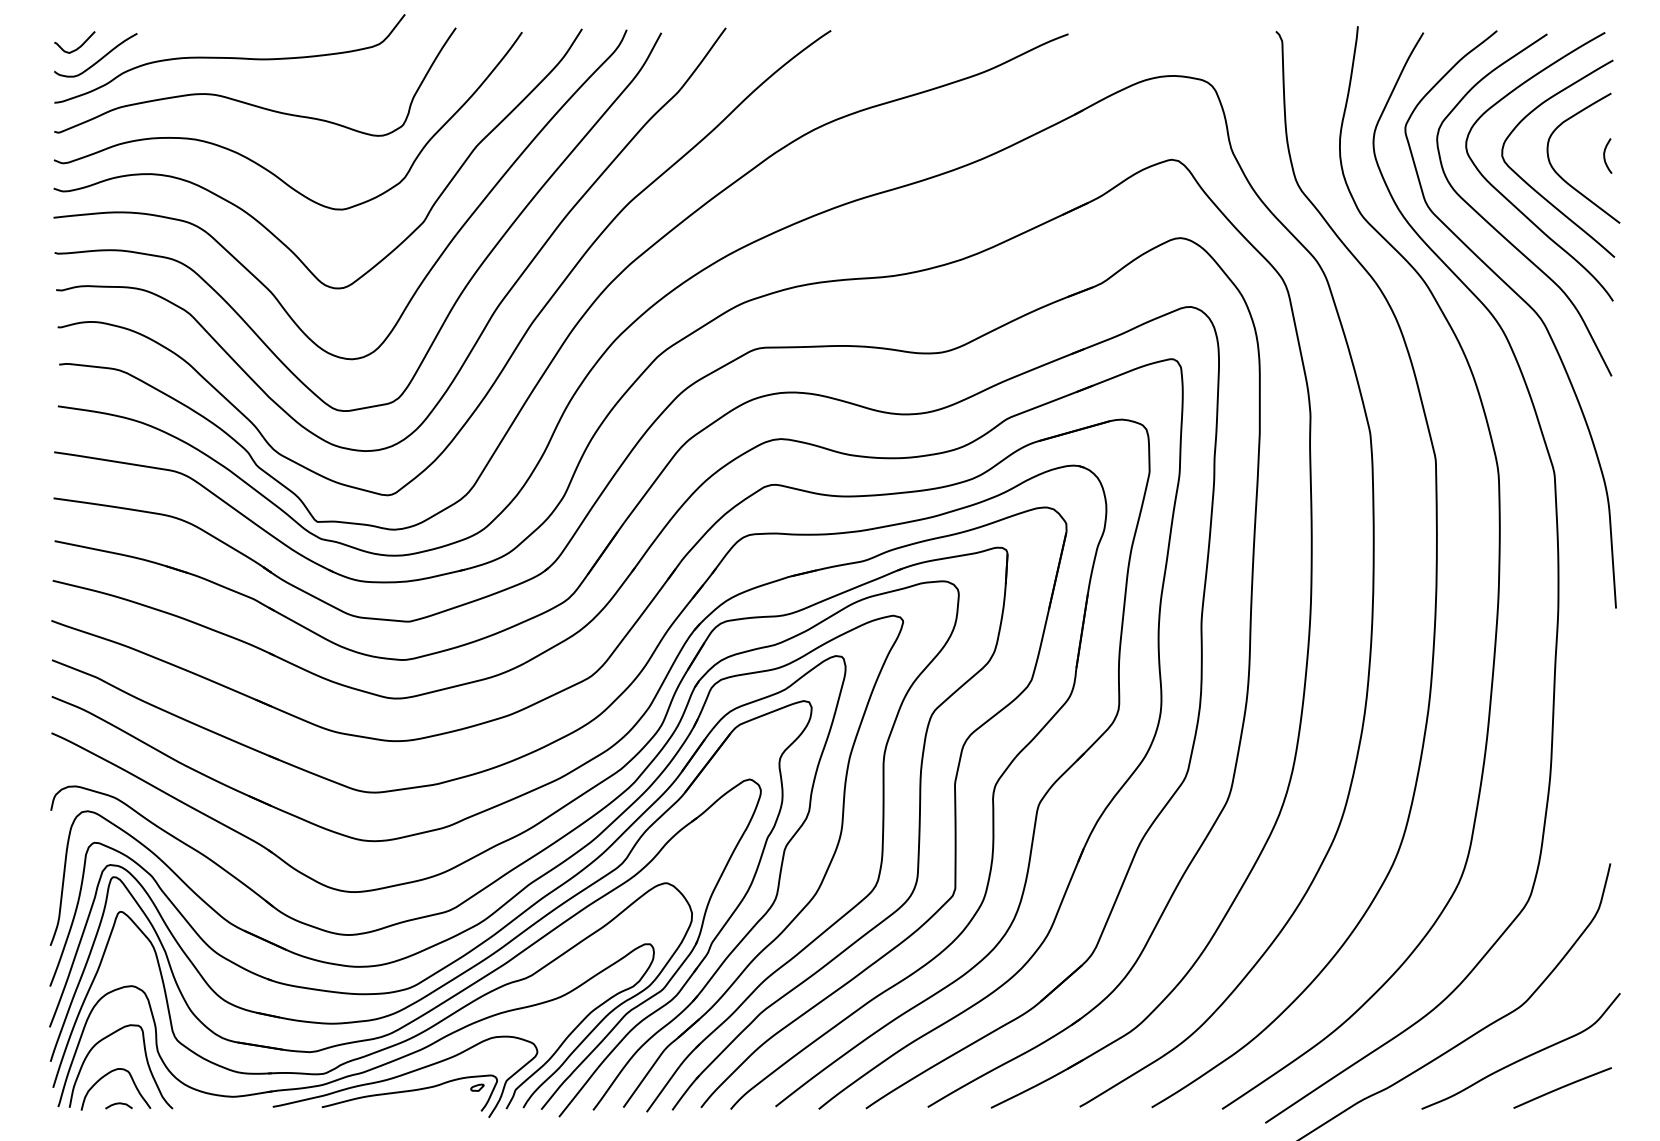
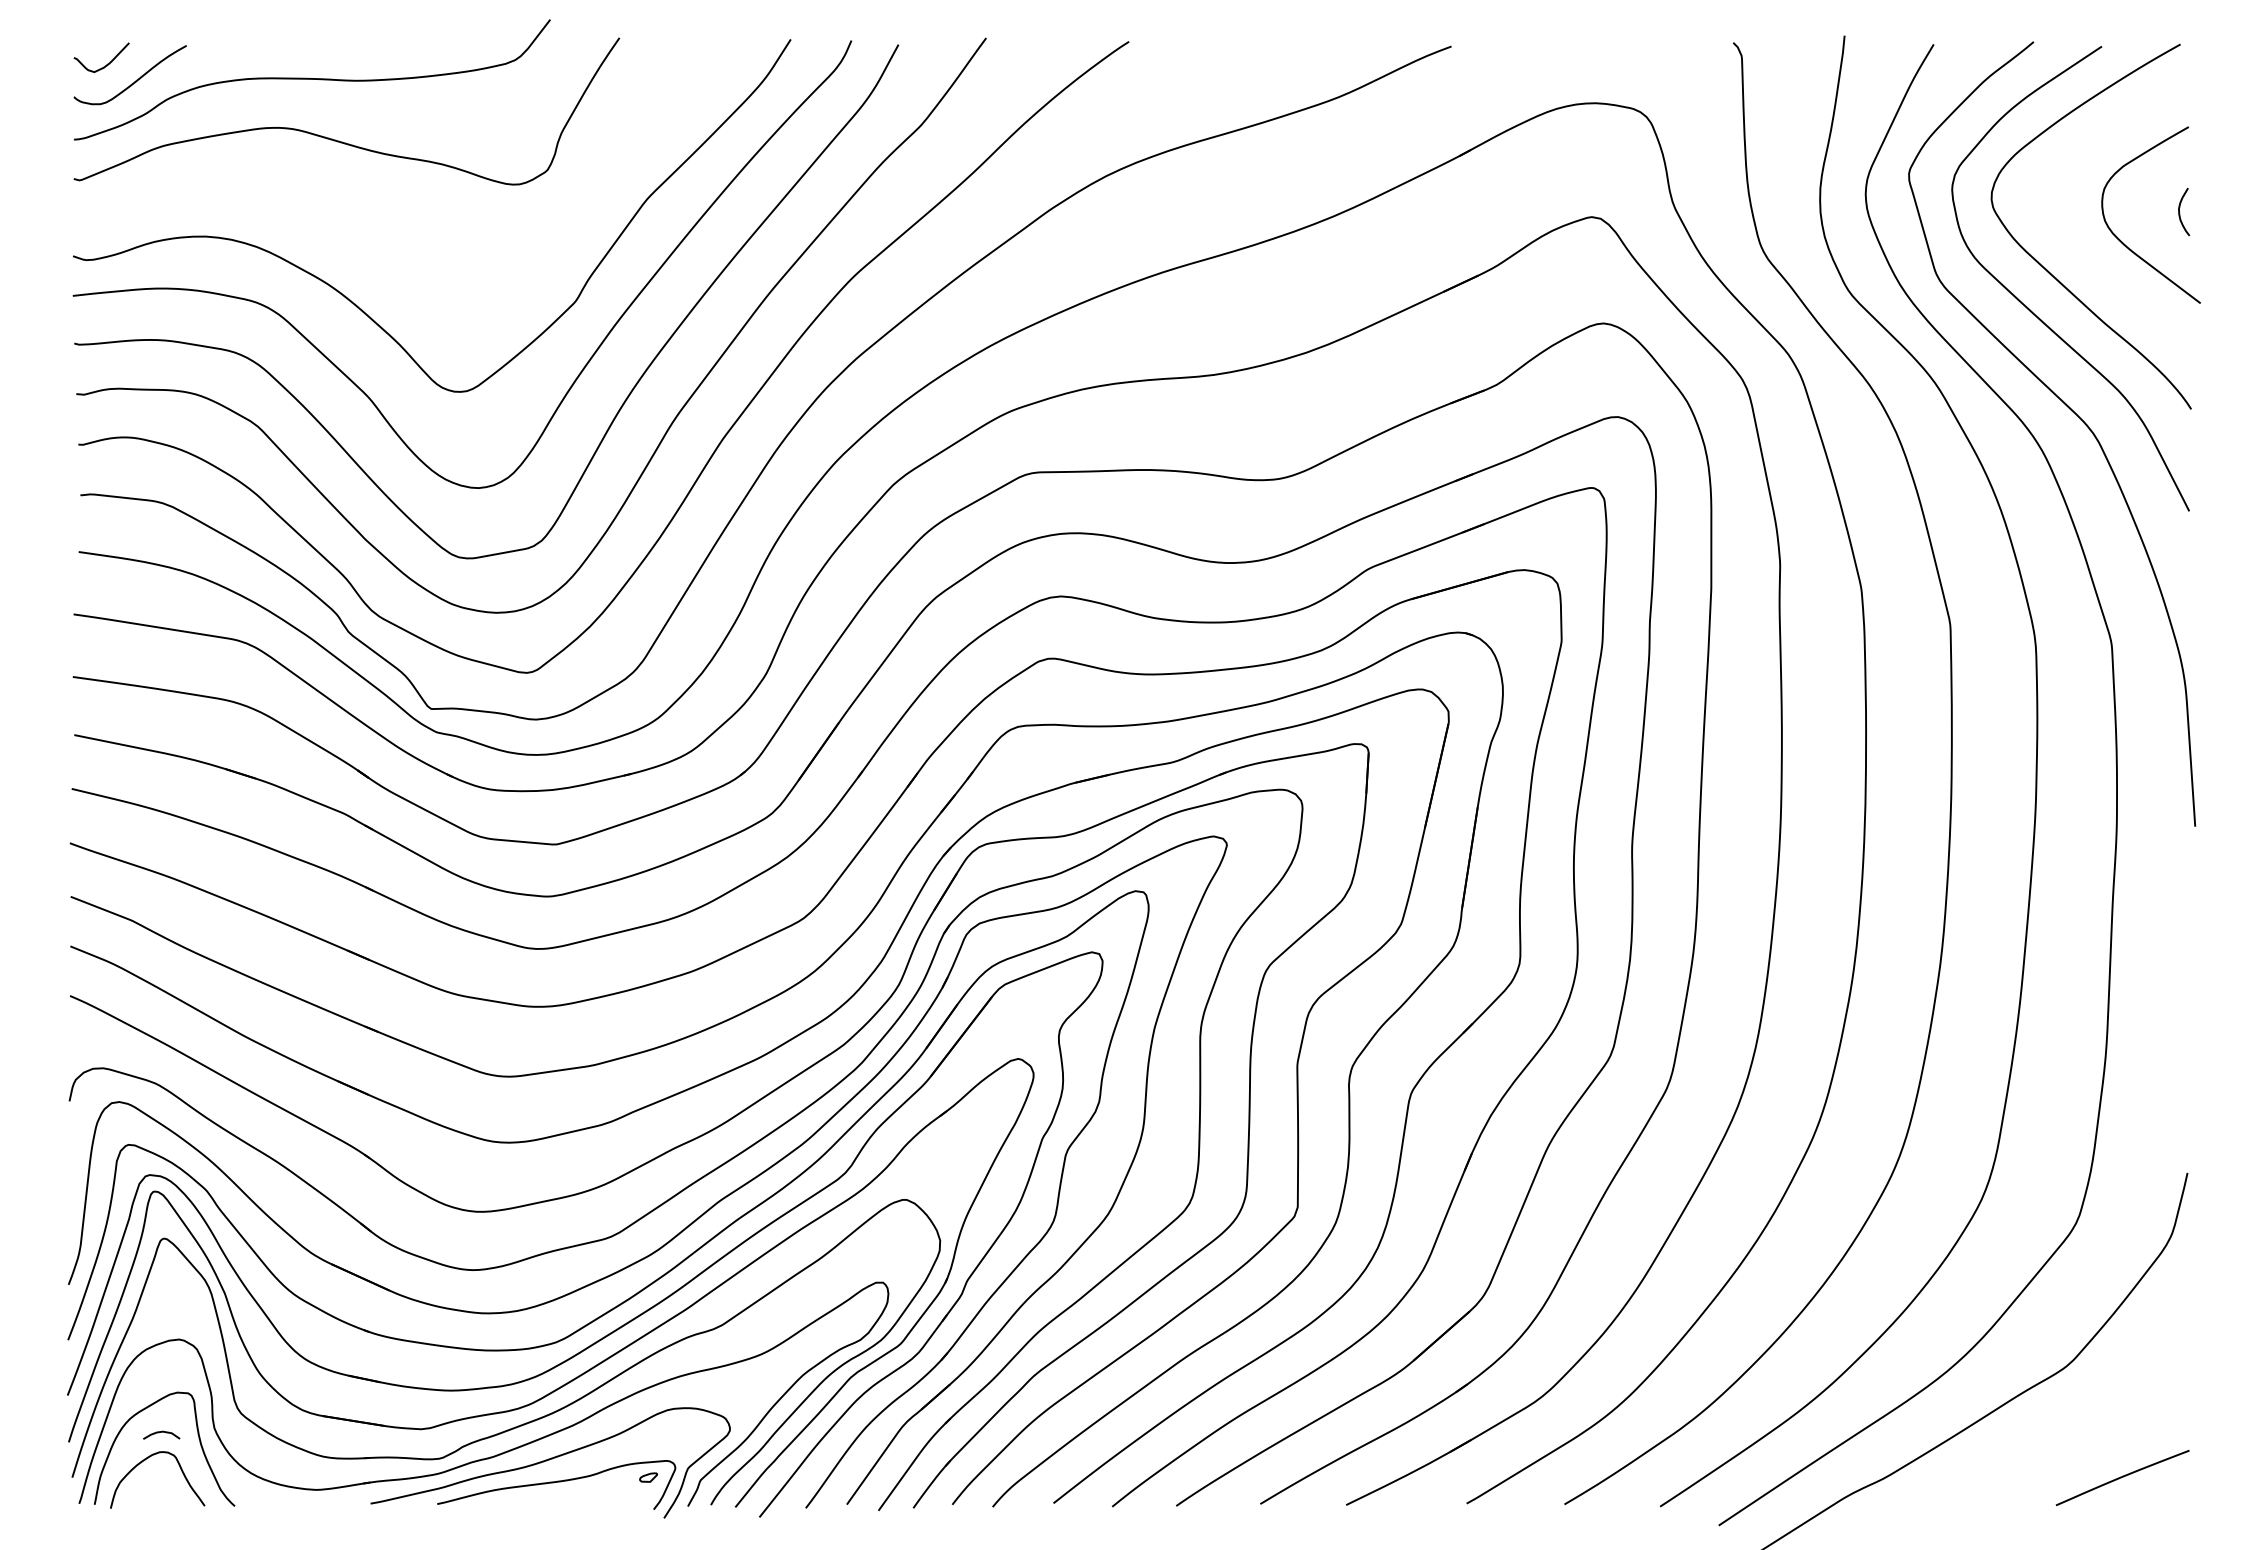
curve: (262, 165) -> (356, 225), removed
curve: (1534, 188) -> (2084, 256), removed
curve: (1524, 1057) -> (2070, 1436), removed
curve: (118, 1103) -> (161, 1432), moved

